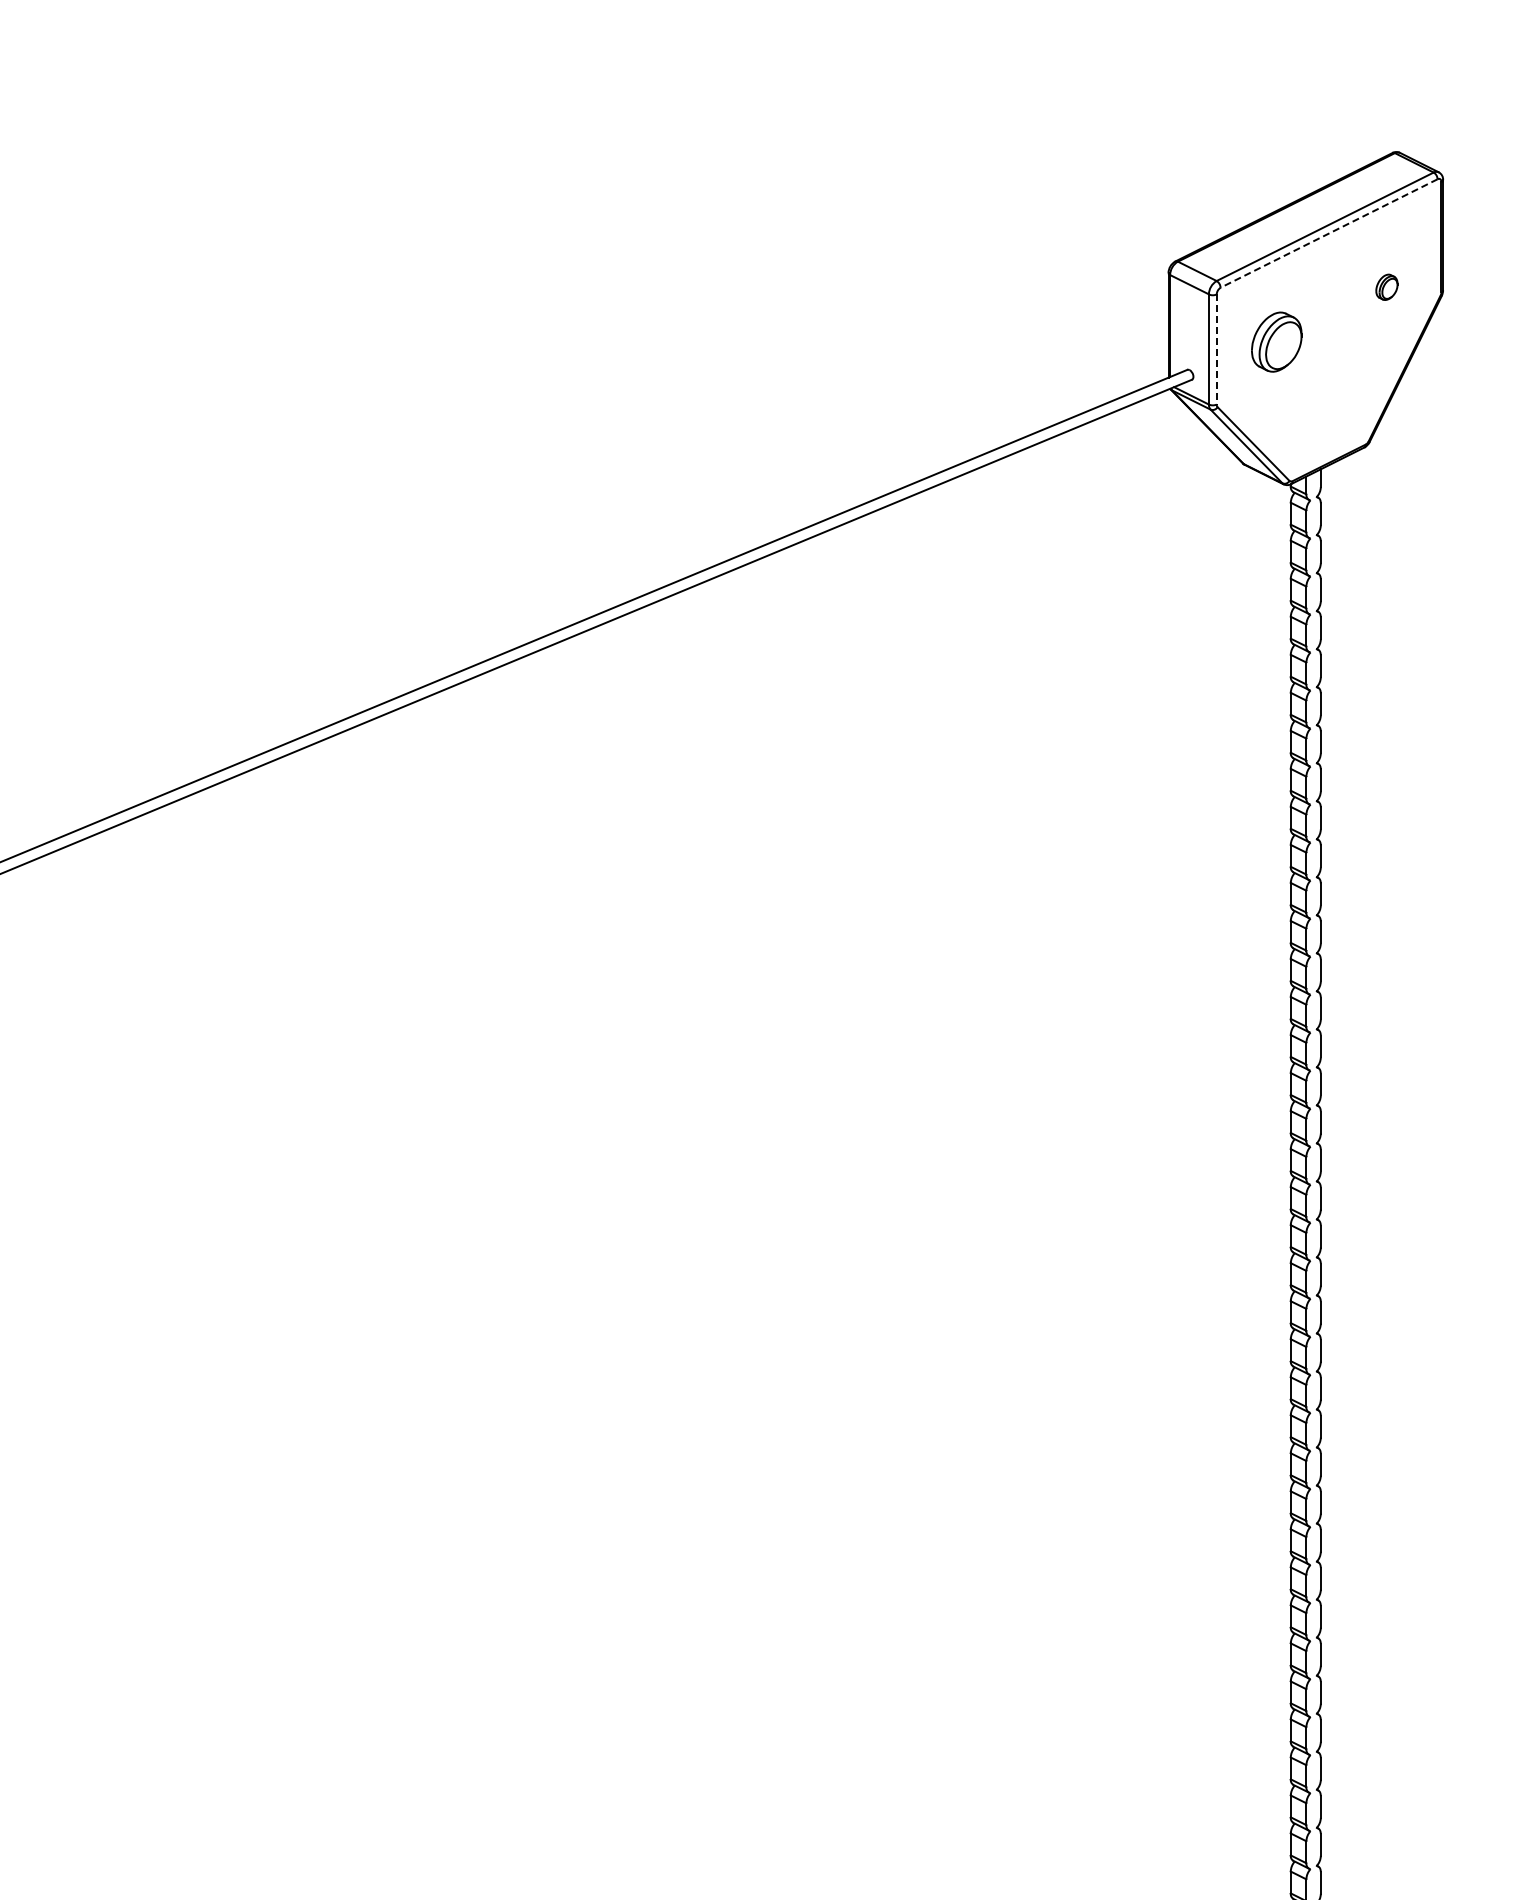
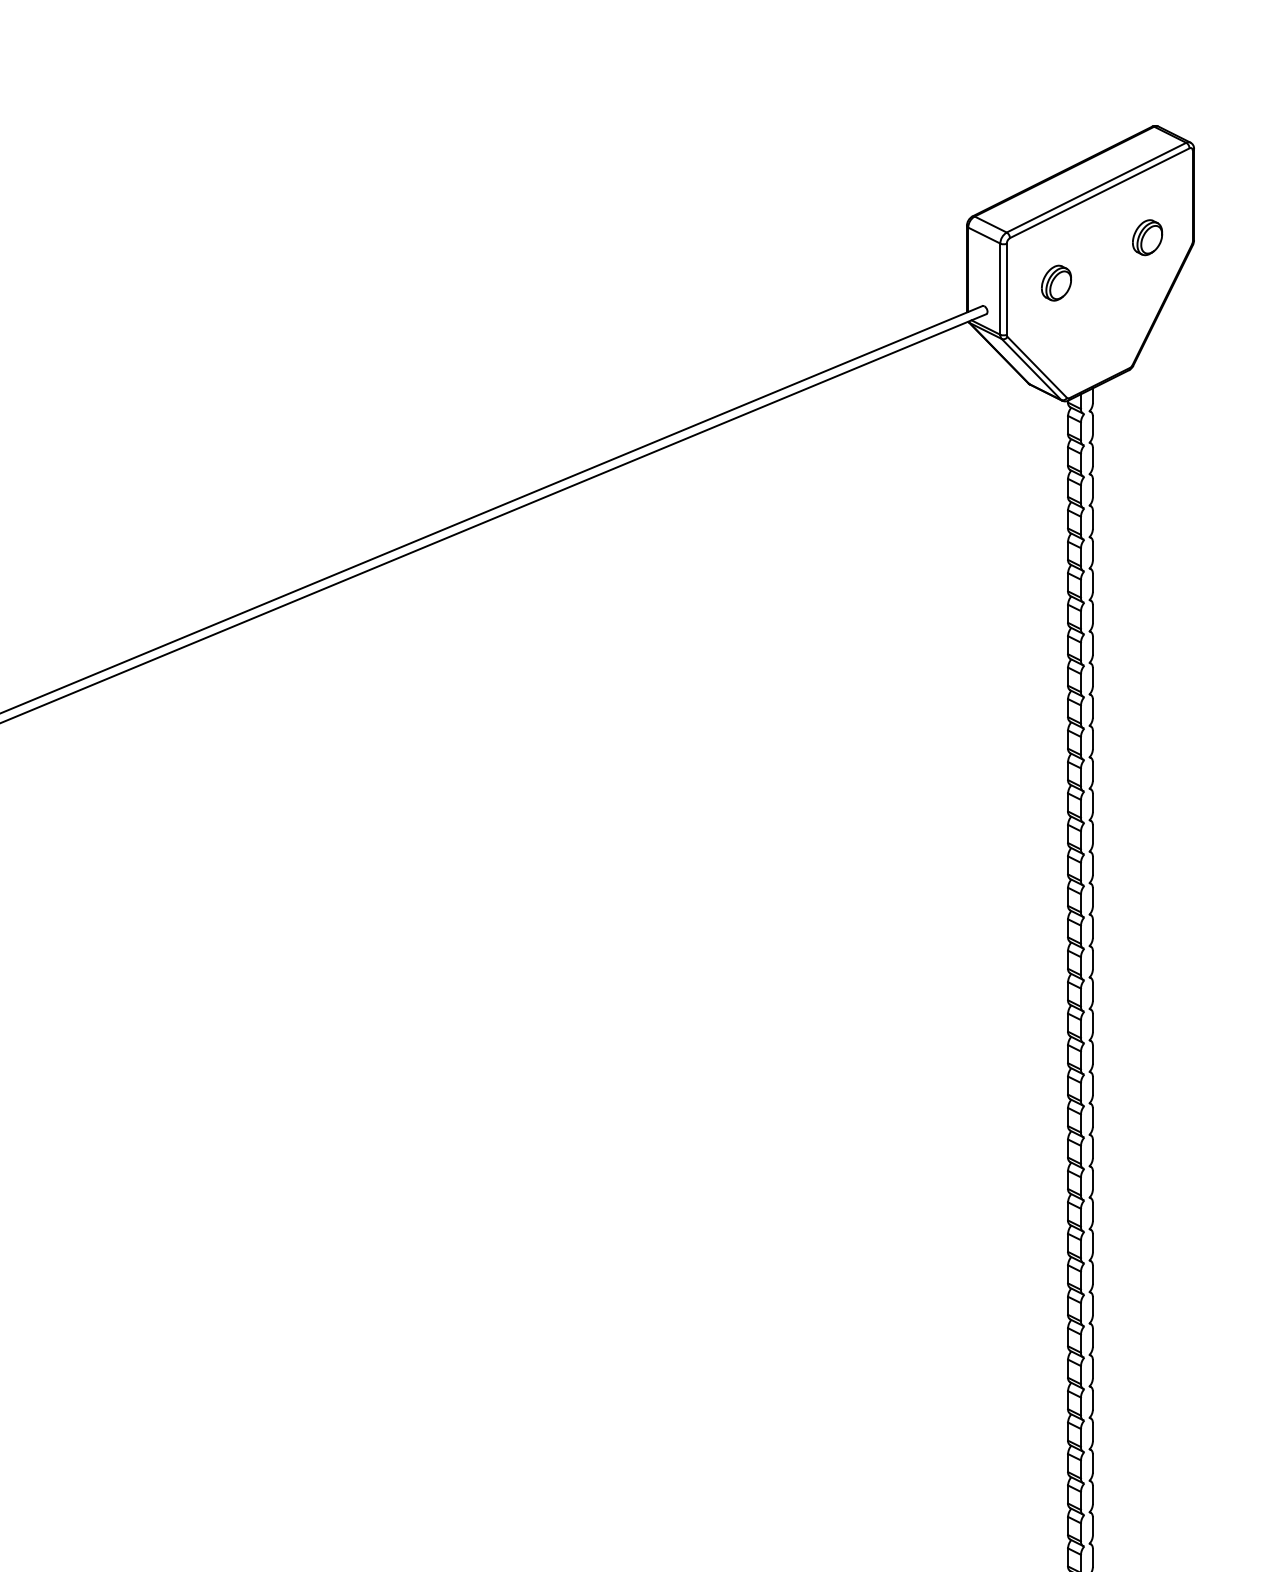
line: (1328, 233) -> (1099, 193), dashed -> solid
part: (1386, 287) -> (1147, 237), size x1.67
part: (1276, 342) -> (1056, 283), size x0.71
line: (1216, 349) -> (1006, 289), dashed -> solid

